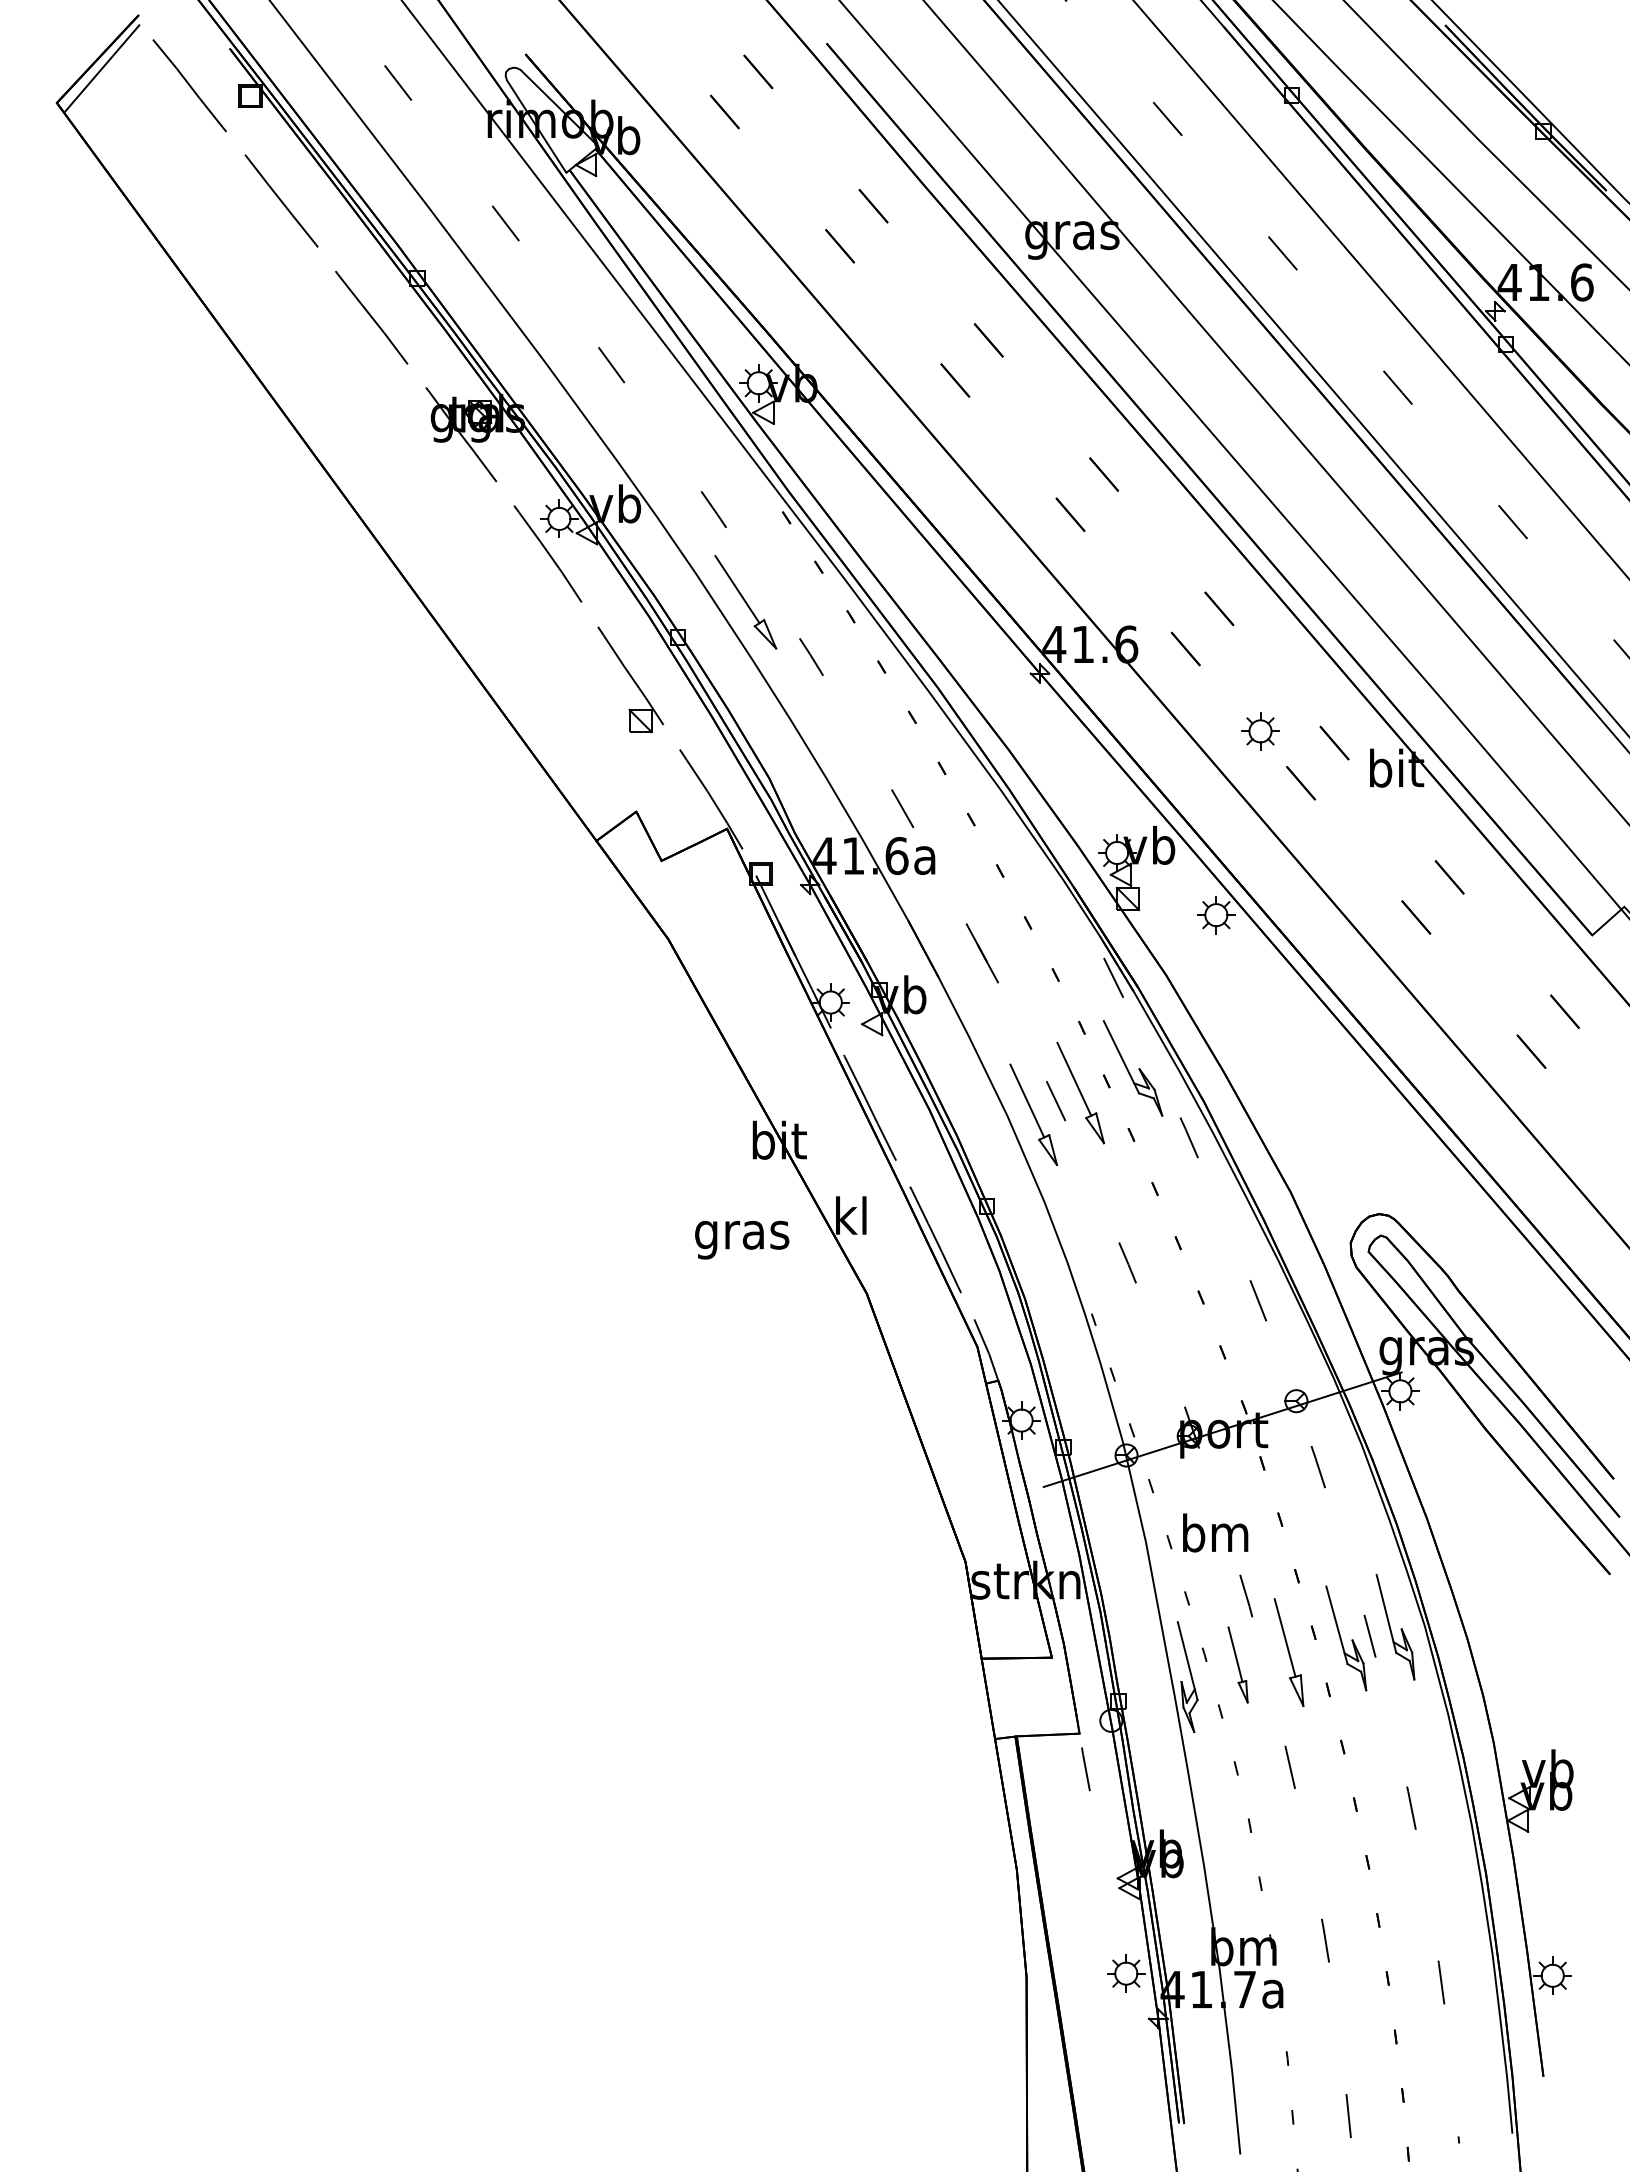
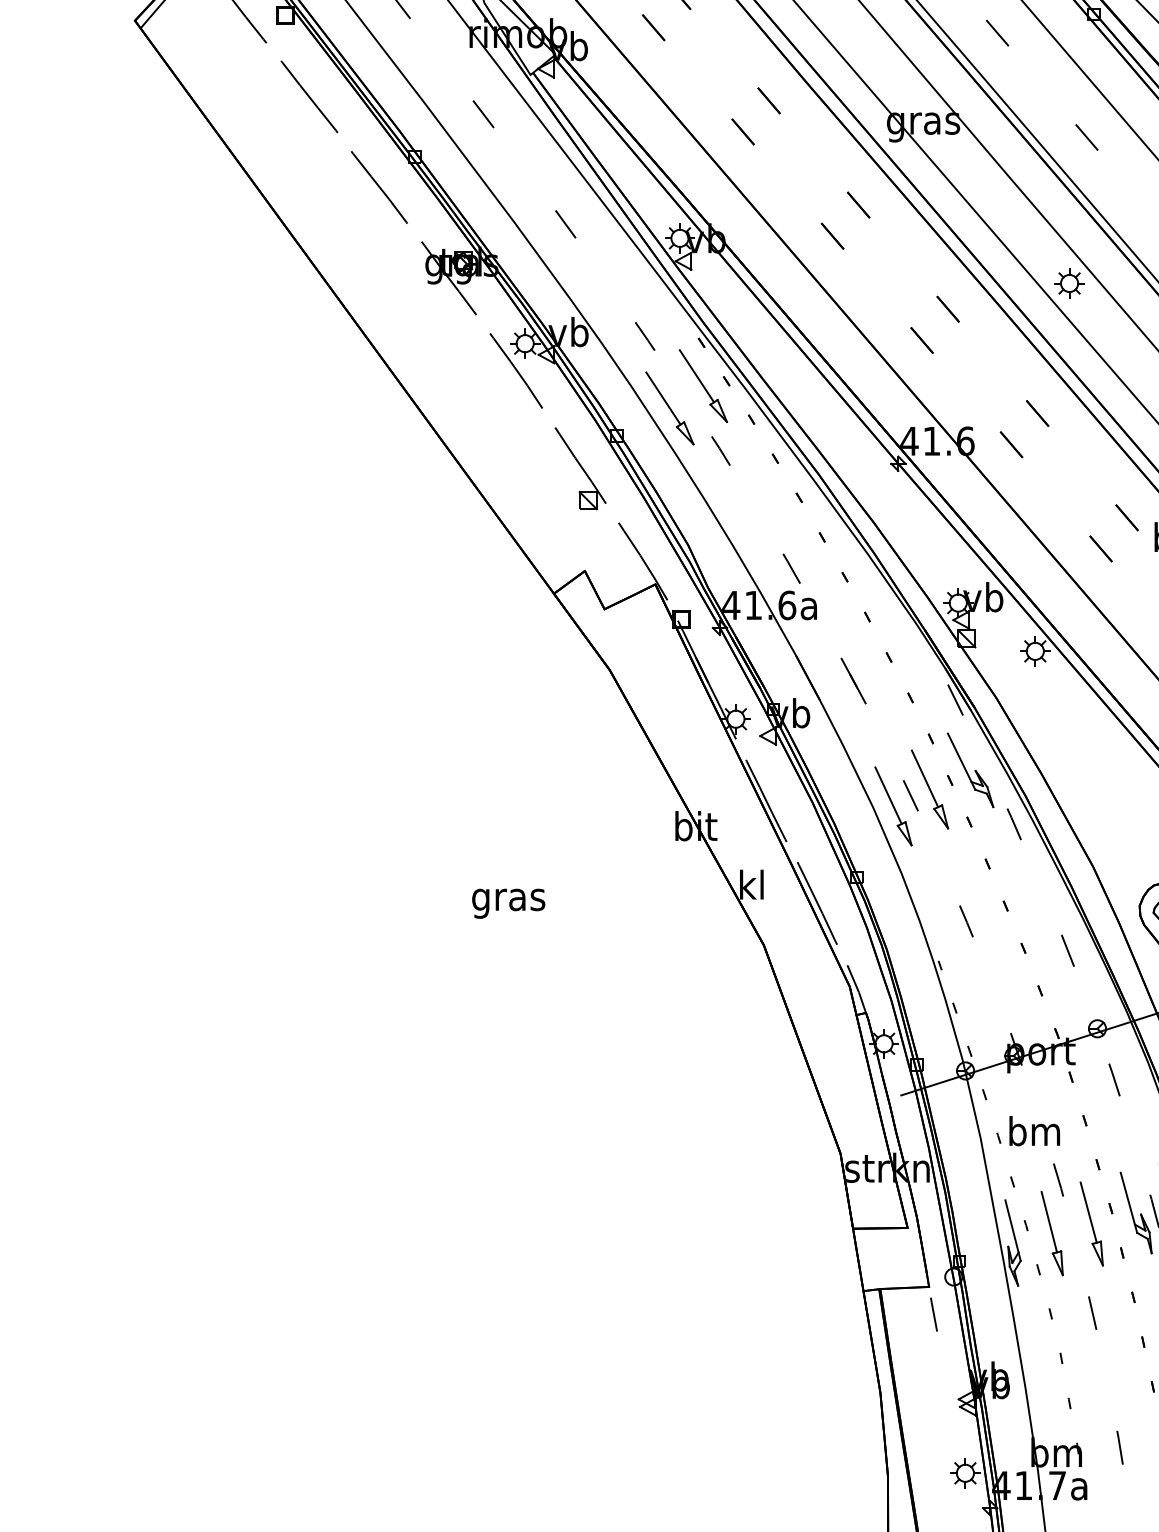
part: (788, 573) -> (703, 386), added
part: (1260, 731) -> (1069, 283), moved
text: (742, 1239) -> (508, 903), moved
part: (1237, 1664) -> (1051, 1233), size x1.43

